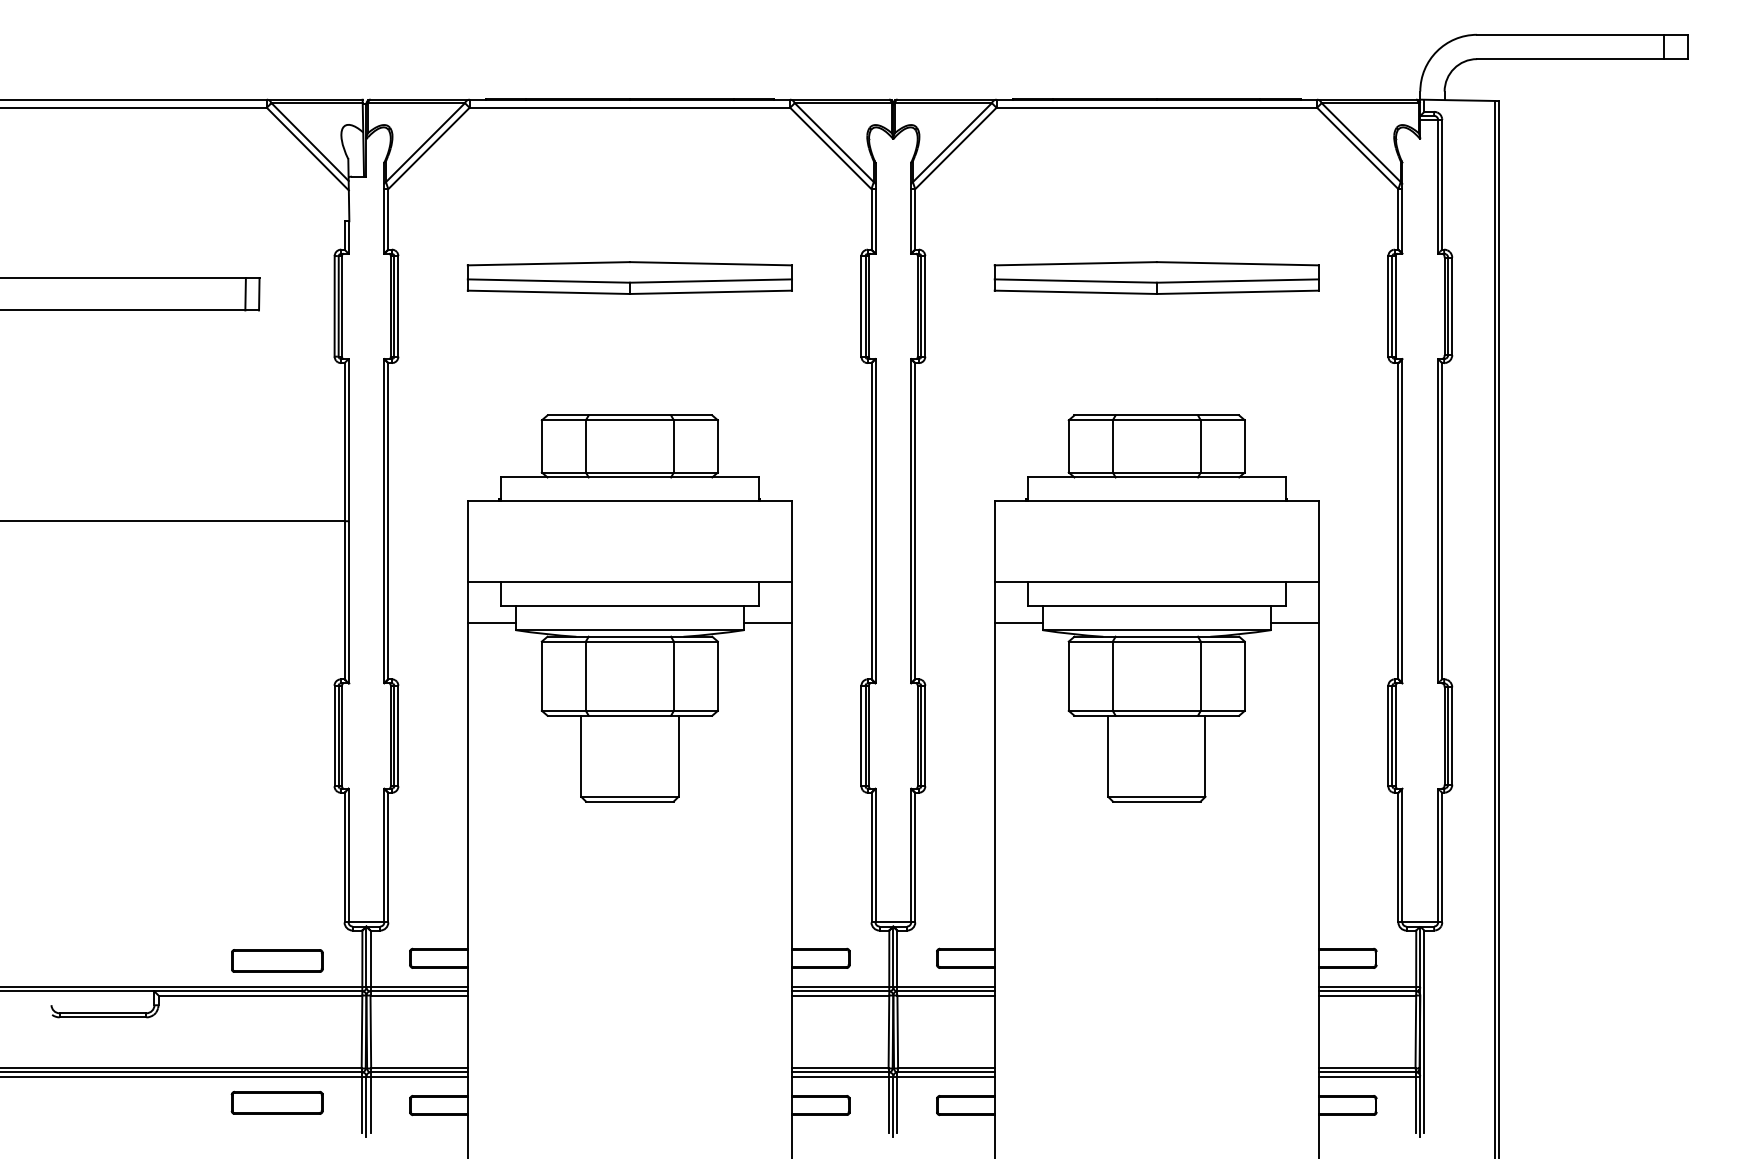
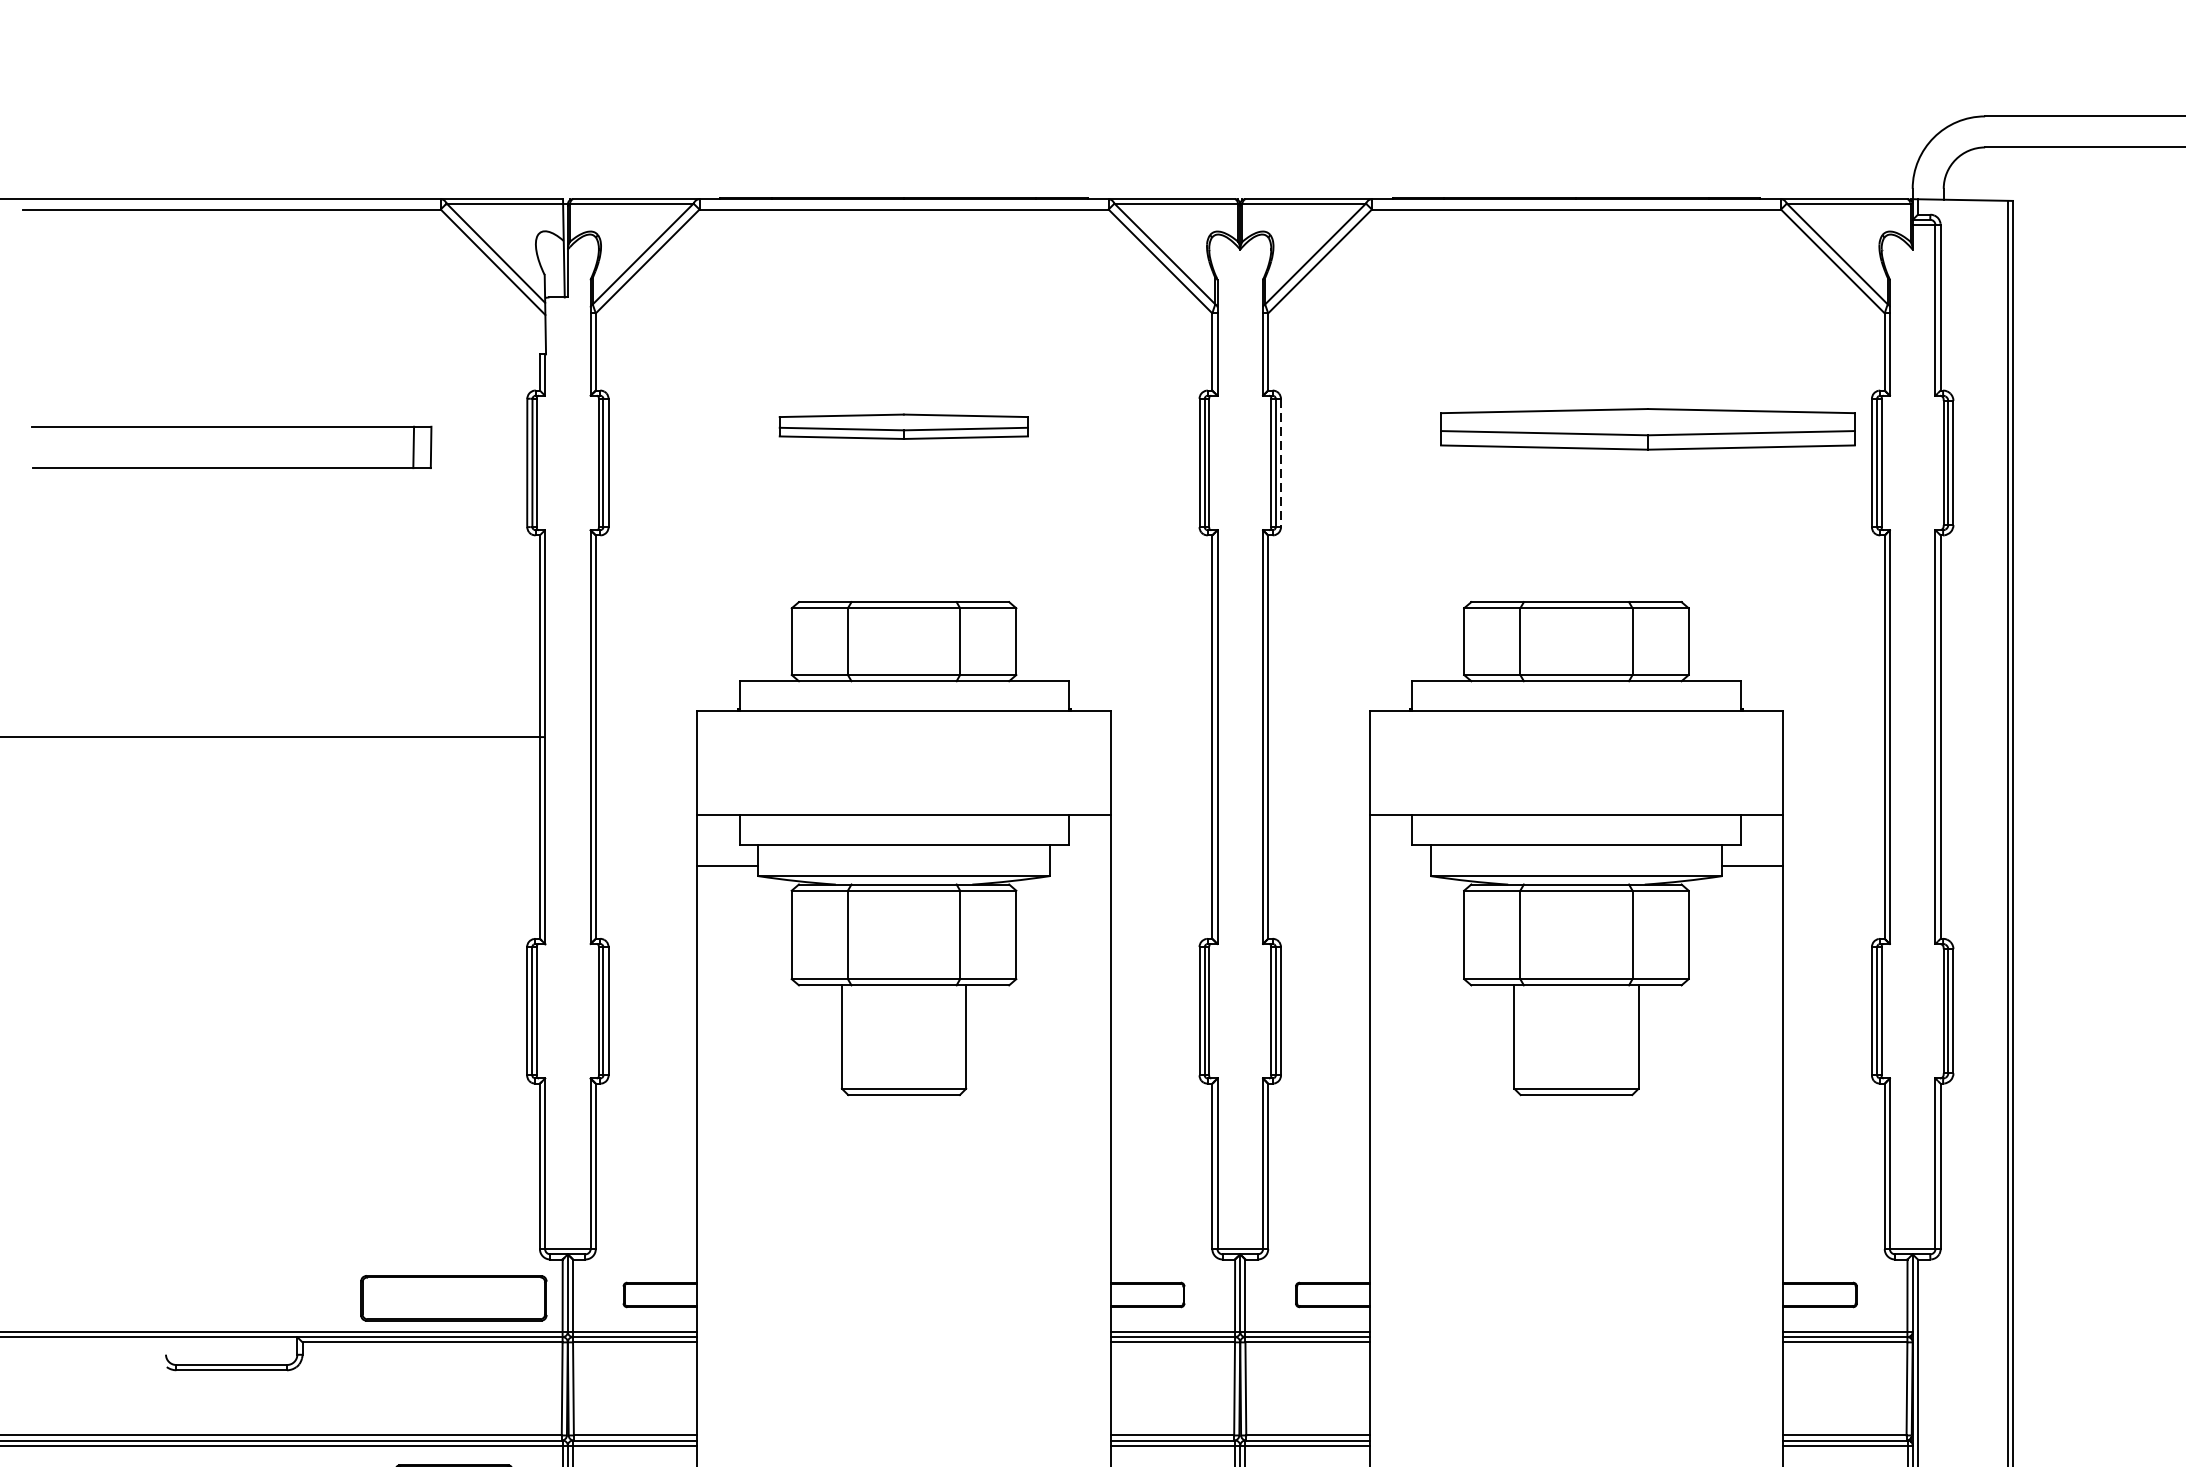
part: (629, 277) -> (903, 426), size x0.6
part: (1156, 277) -> (1647, 428), moved
line: (925, 306) -> (1281, 463), solid -> dashed
line: (768, 622) -> (1080, 866), removed
line: (1018, 622) -> (1399, 866), removed
part: (277, 960) -> (454, 1297), size x1.6

